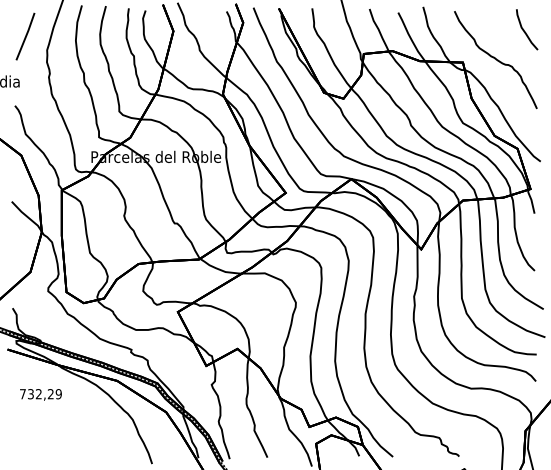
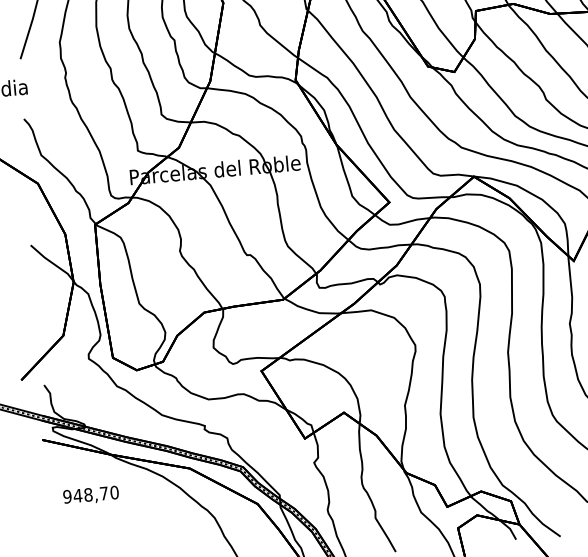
text: (40, 394) -> (90, 495), 732,29 -> 948,70

